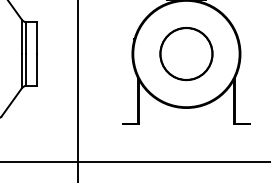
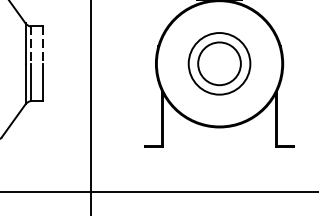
line: (26, 38) -> (31, 45), solid -> dashed
line: (36, 38) -> (42, 45), solid -> dashed
circle: (186, 53) -> (219, 63), size x0.7

